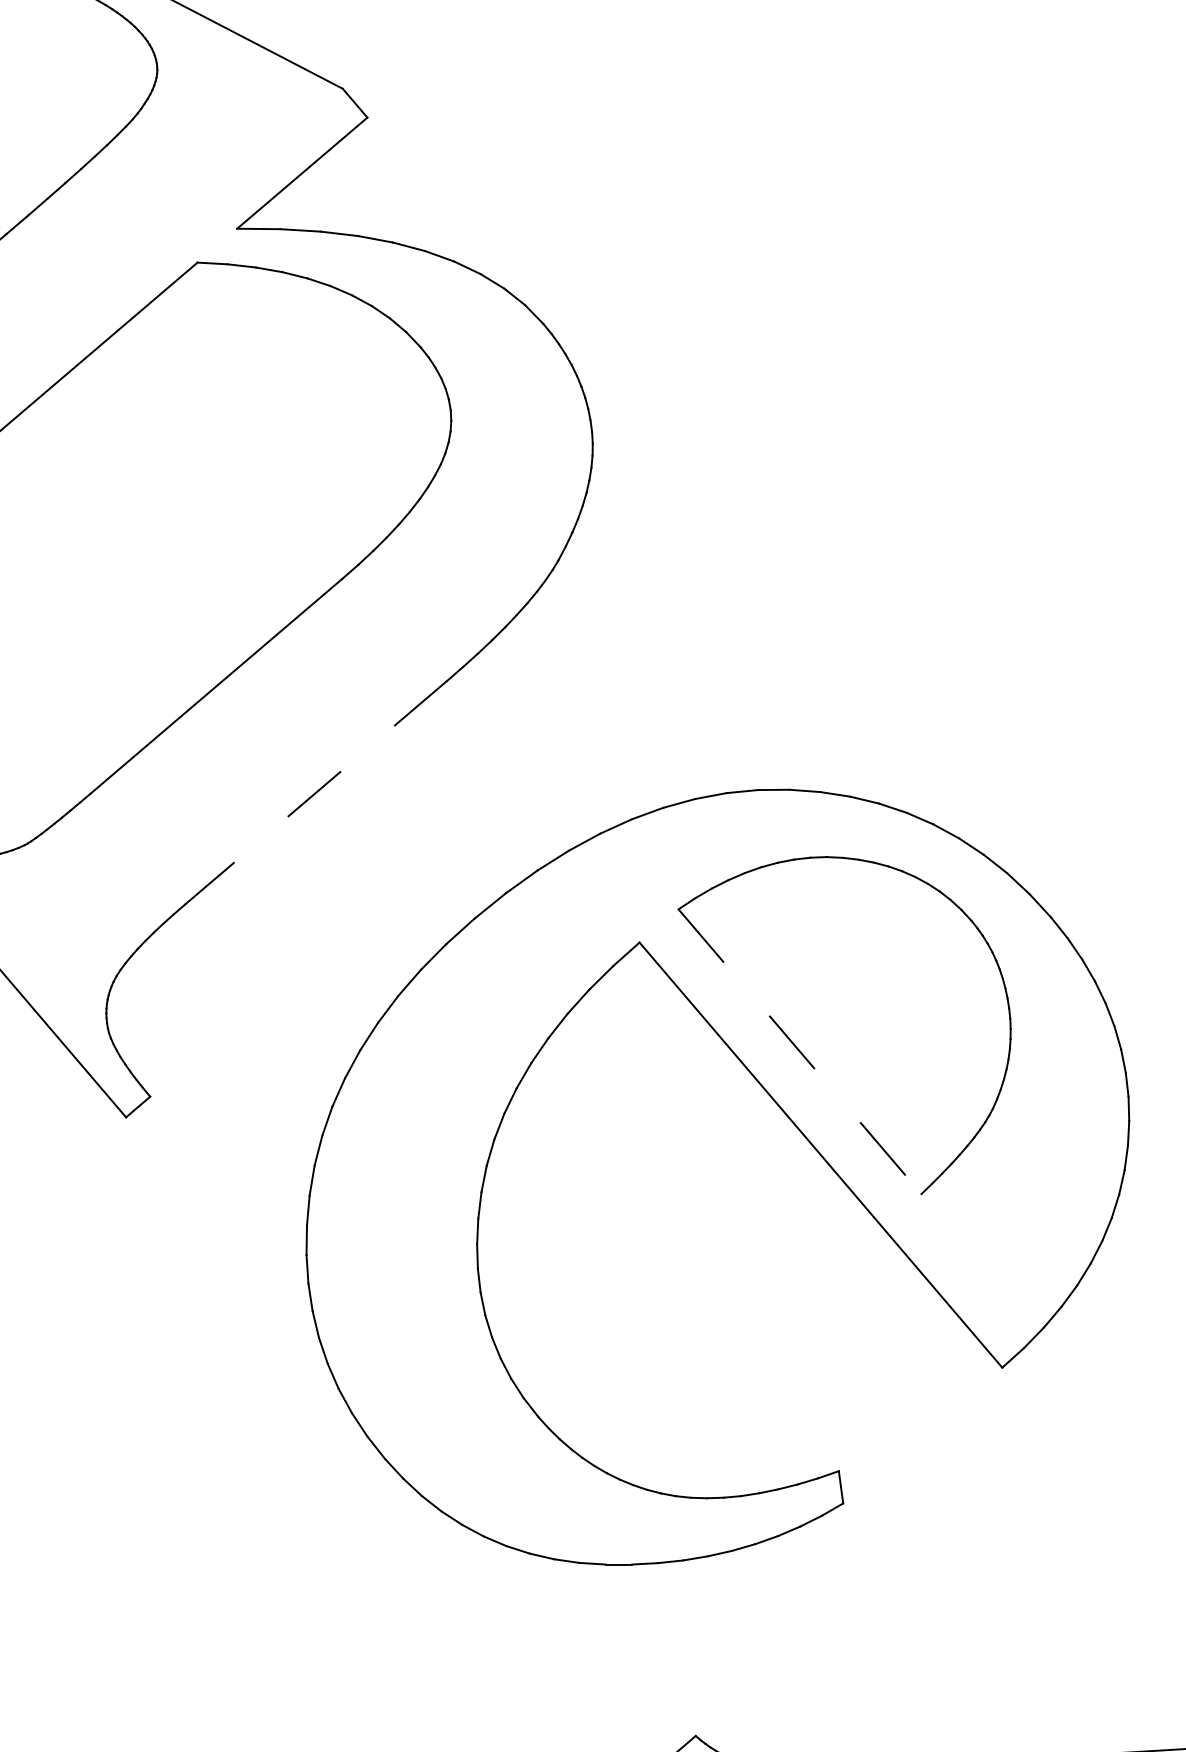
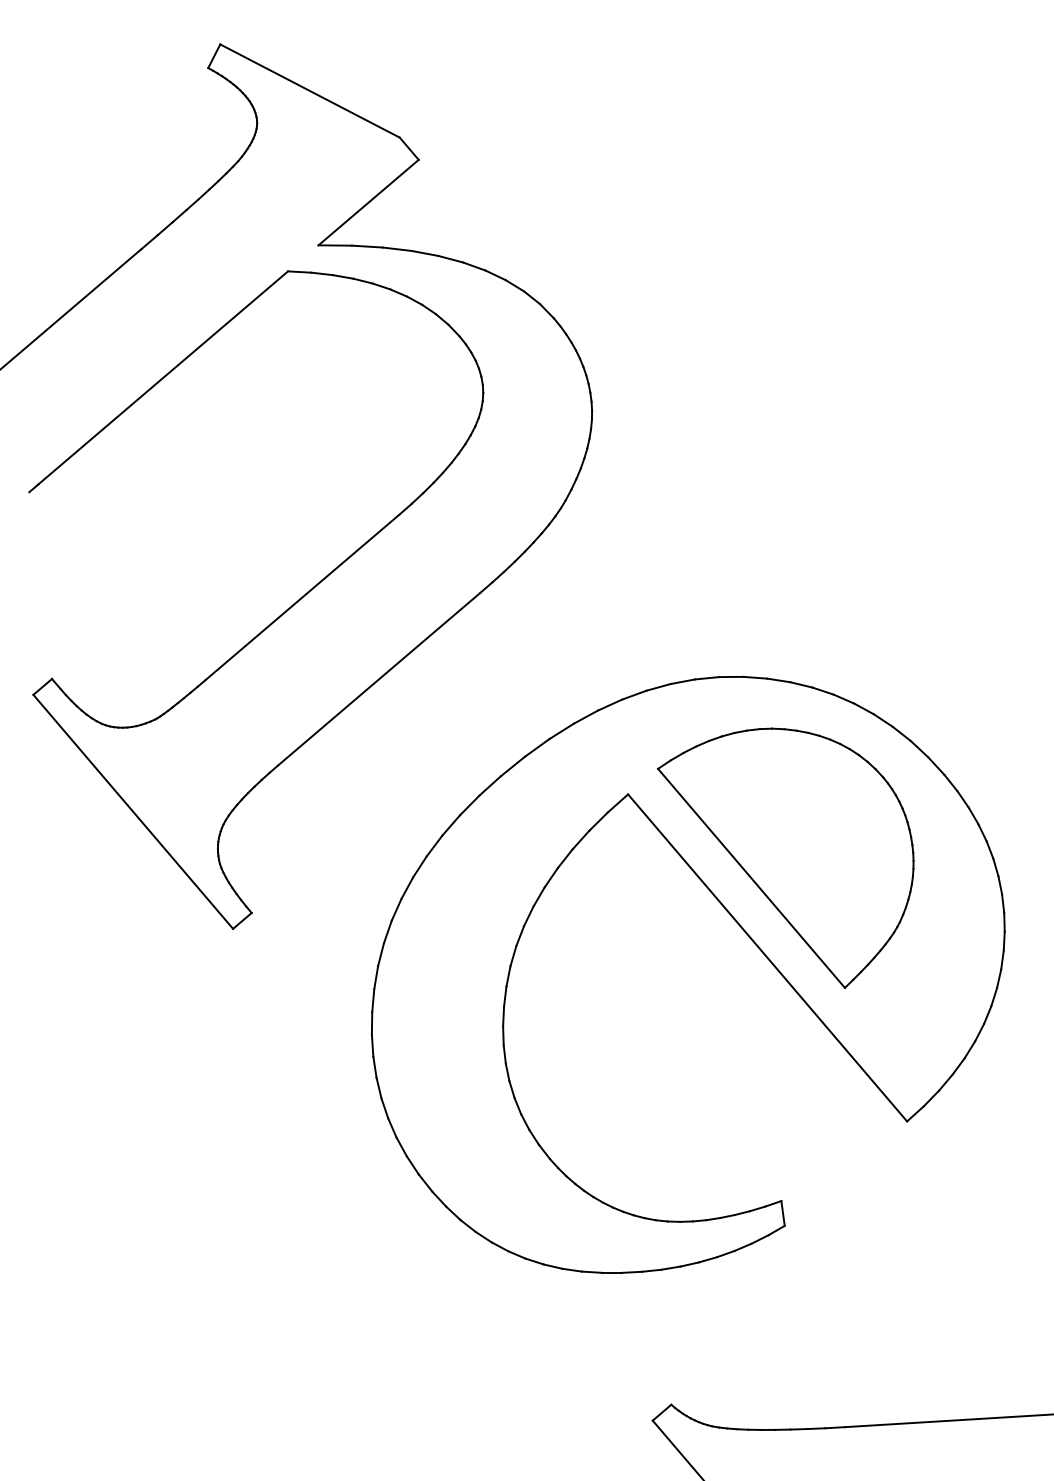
line: (316, 793) -> (379, 679), dashed -> solid
line: (800, 1051) -> (751, 878), dashed -> solid

